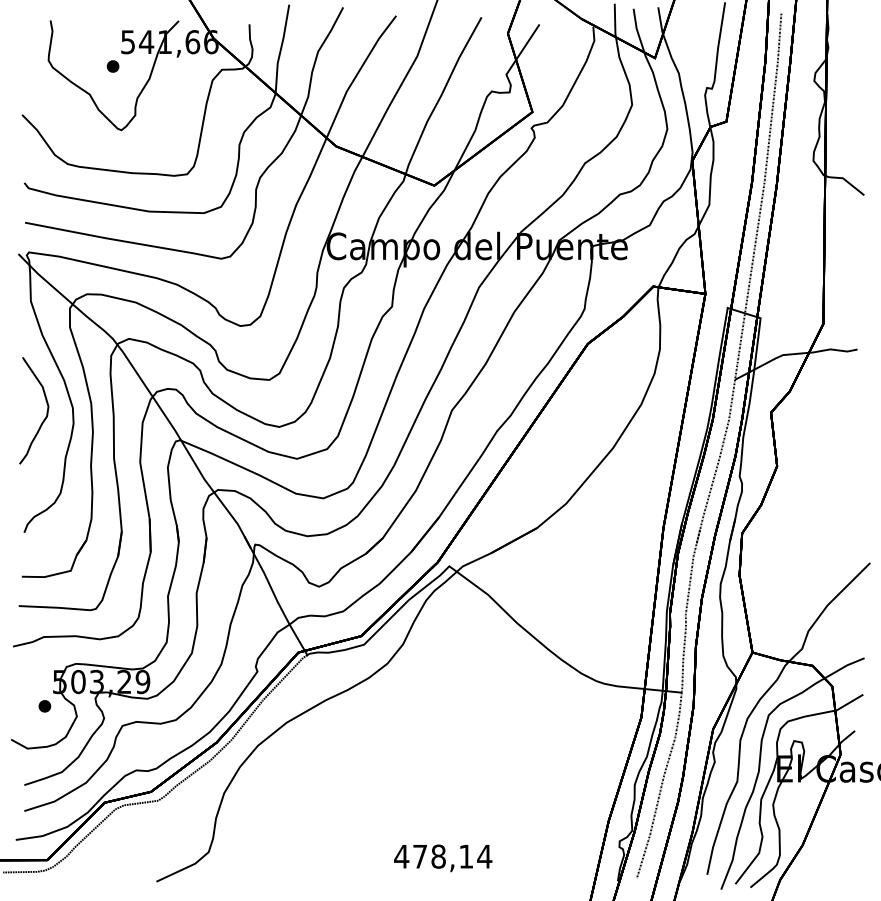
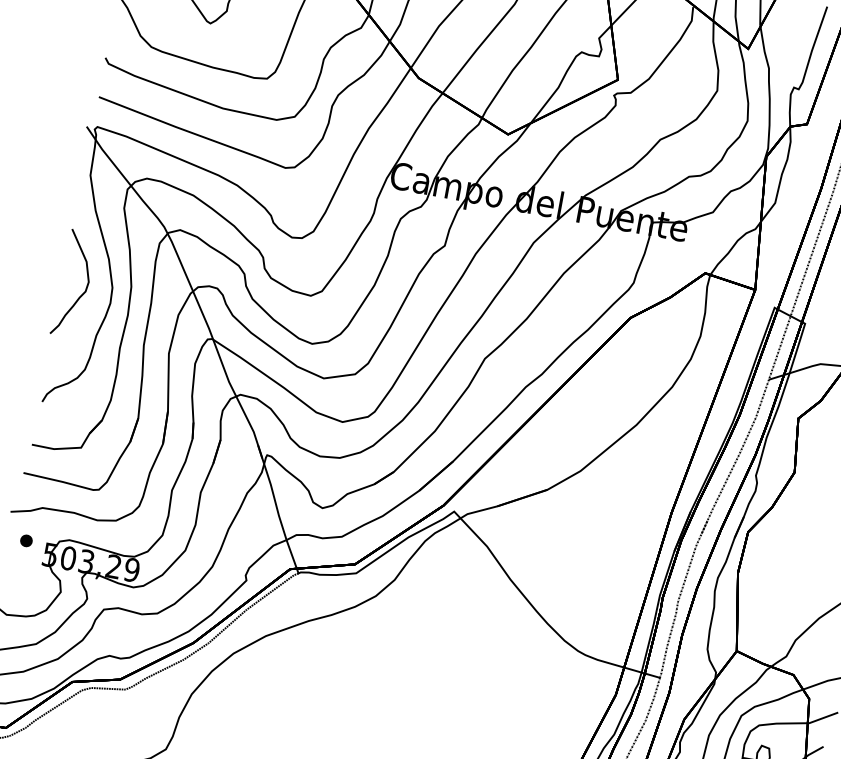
part: (44, 706) -> (26, 540), moved

